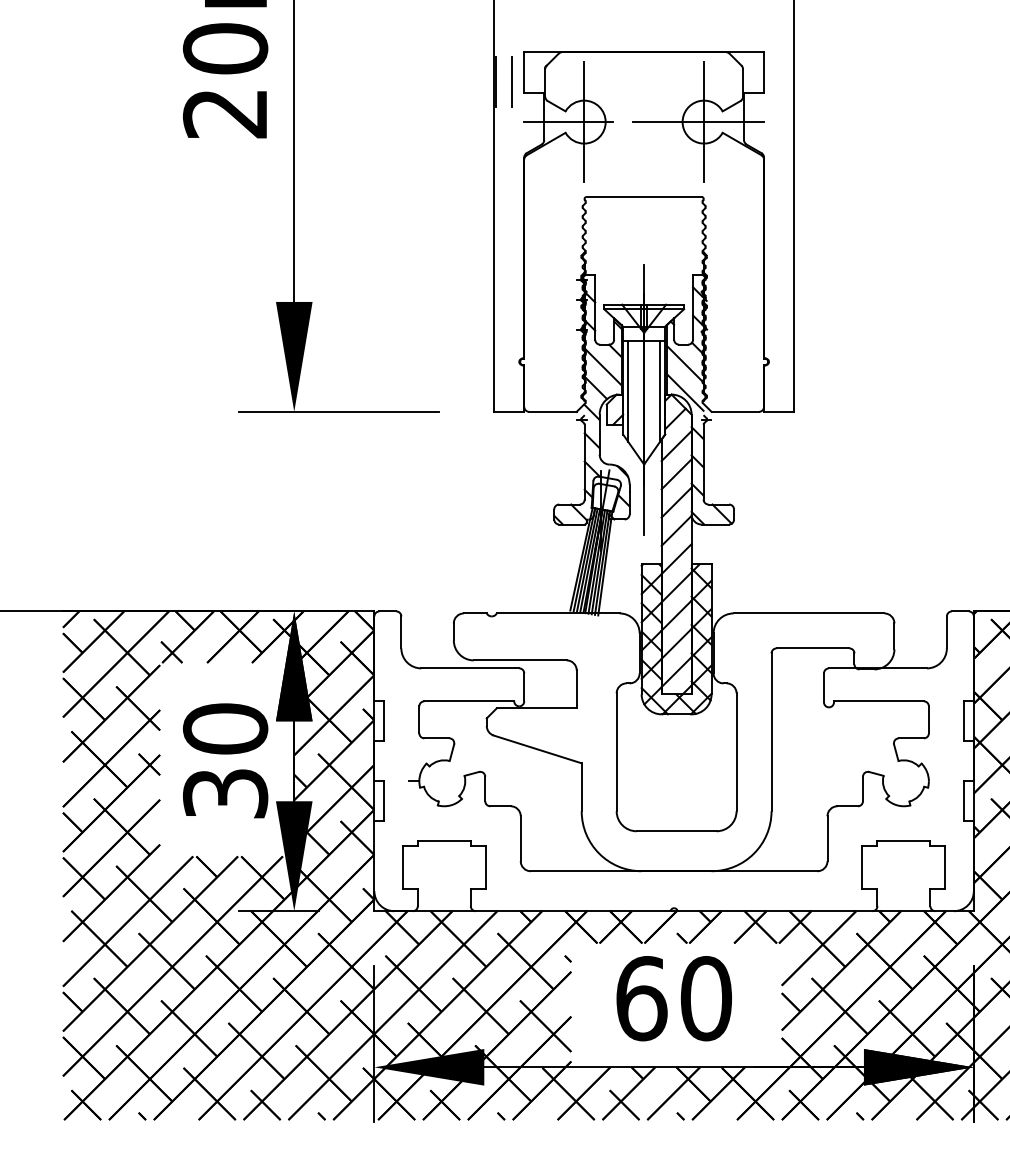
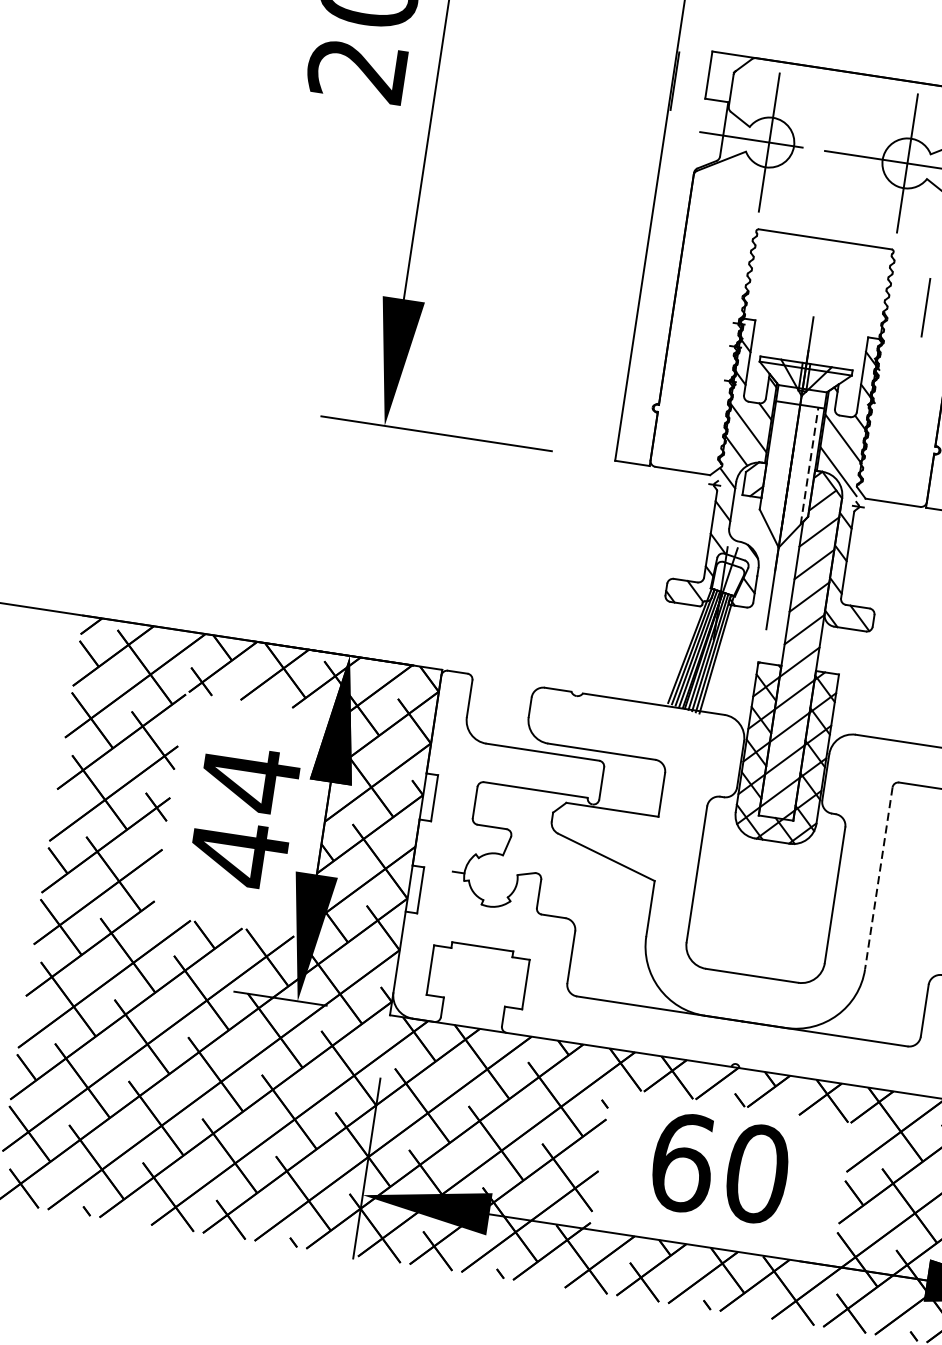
line: (511, 81) -> (925, 306), moved
line: (628, 391) -> (773, 460), removed
line: (659, 391) -> (809, 466), solid -> dashed
line: (771, 732) -> (878, 878), solid -> dashed
text: (225, 761) -> (244, 816), 30 -> 44

